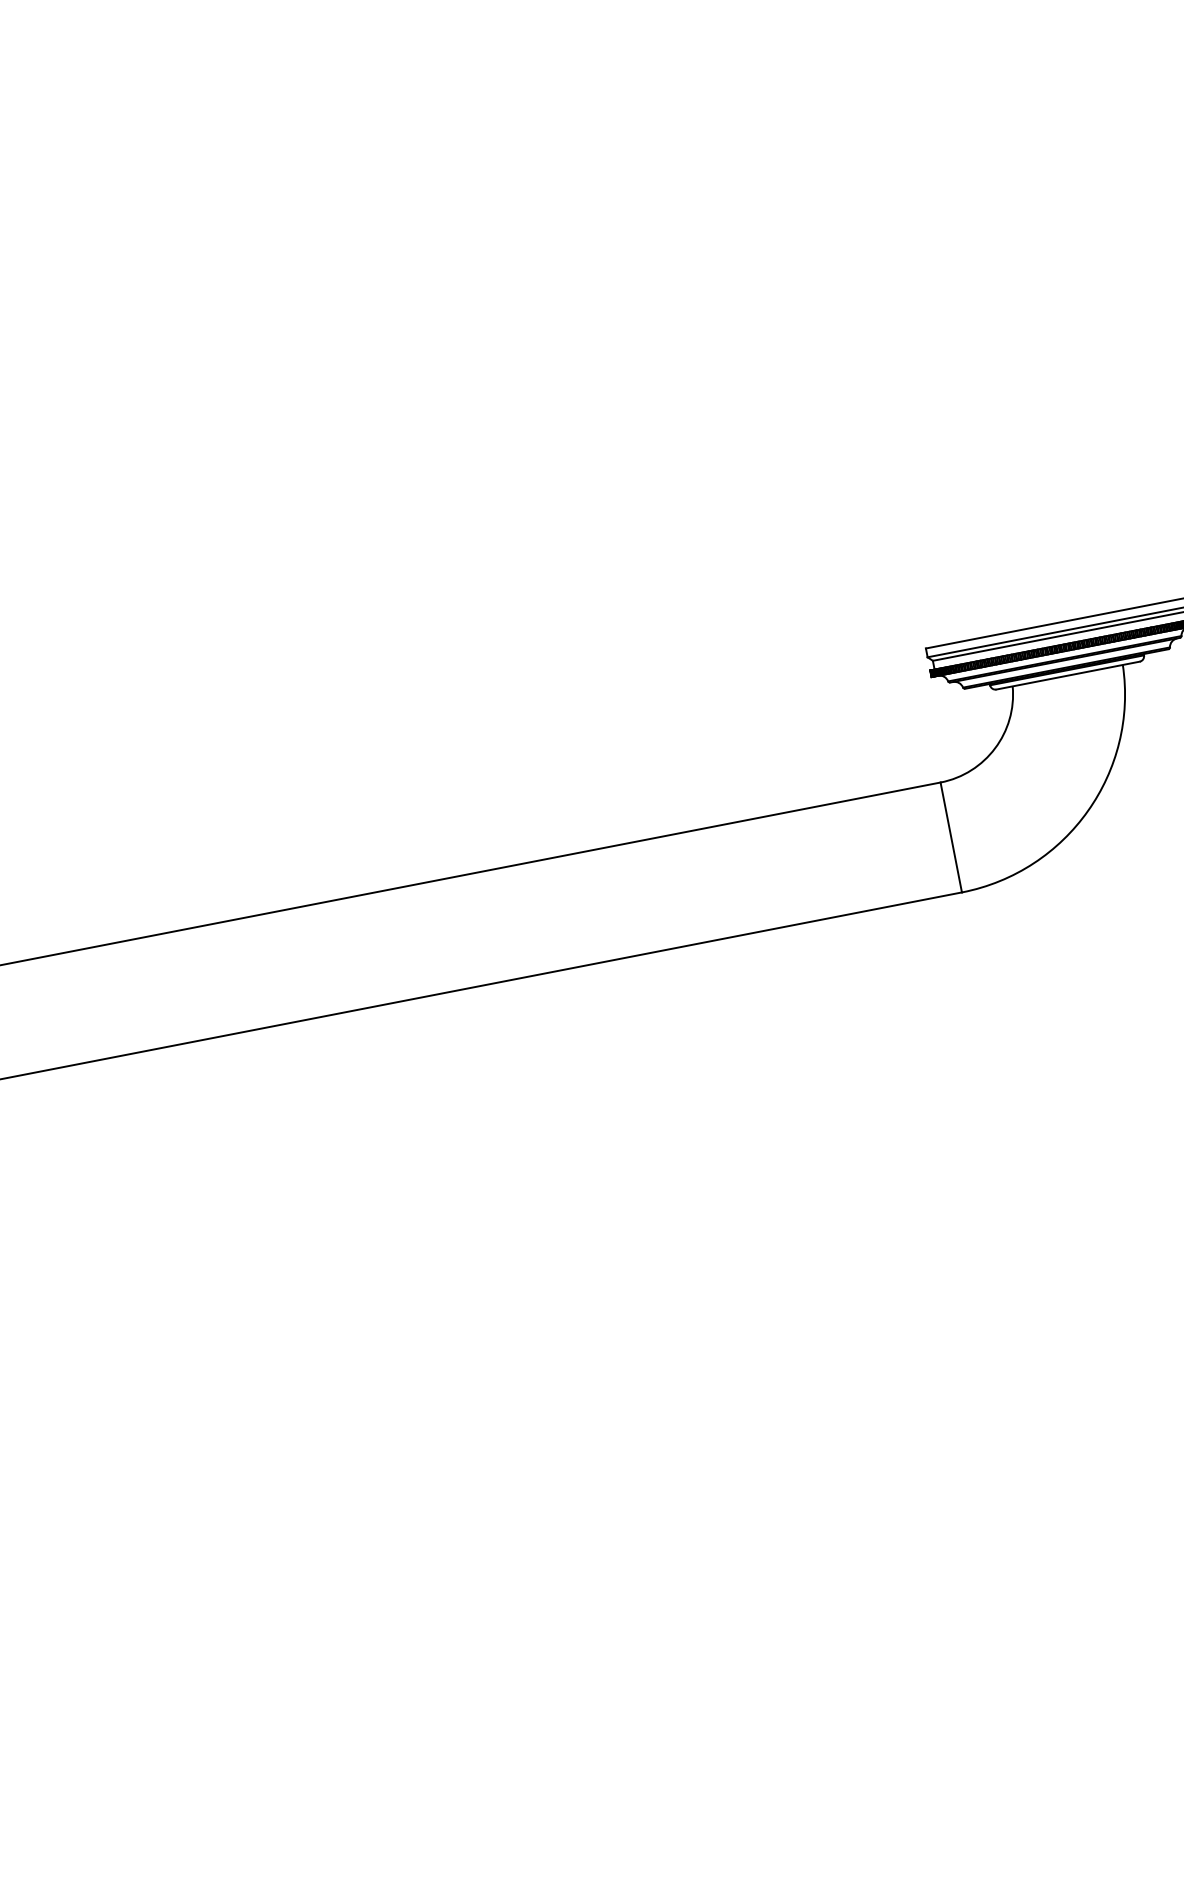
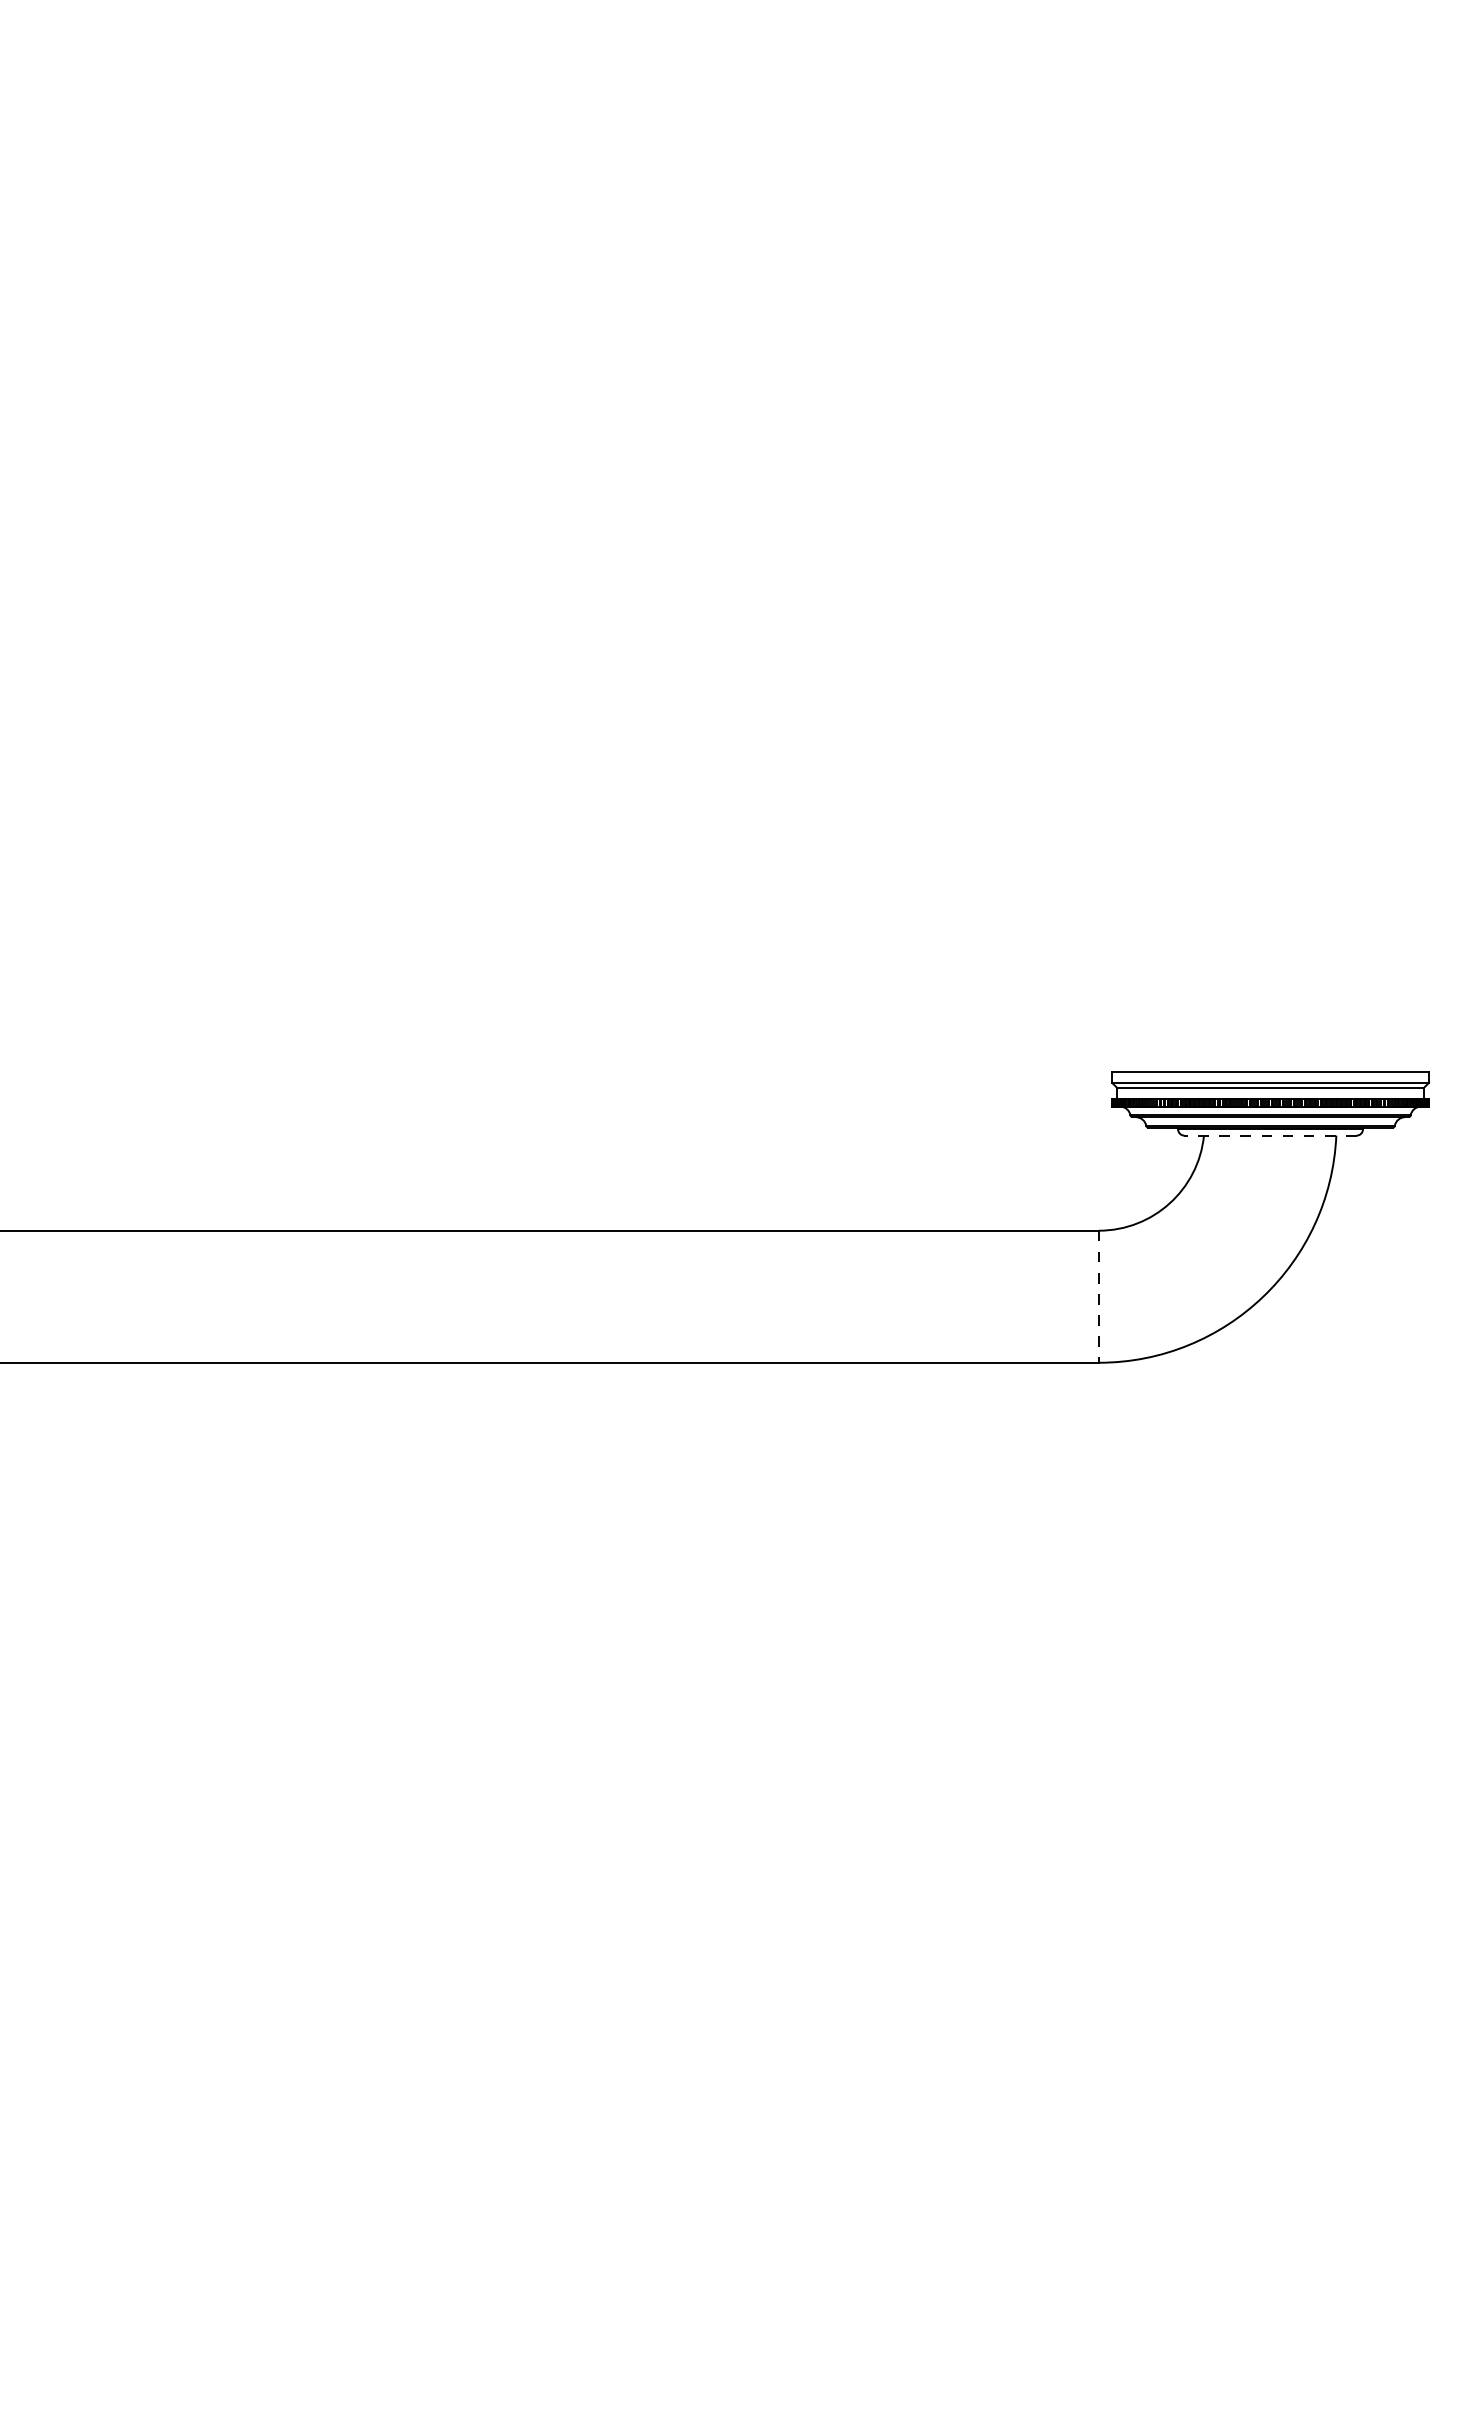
line: (1068, 675) -> (1270, 1135), solid -> dashed
line: (951, 838) -> (1098, 1297), solid -> dashed

